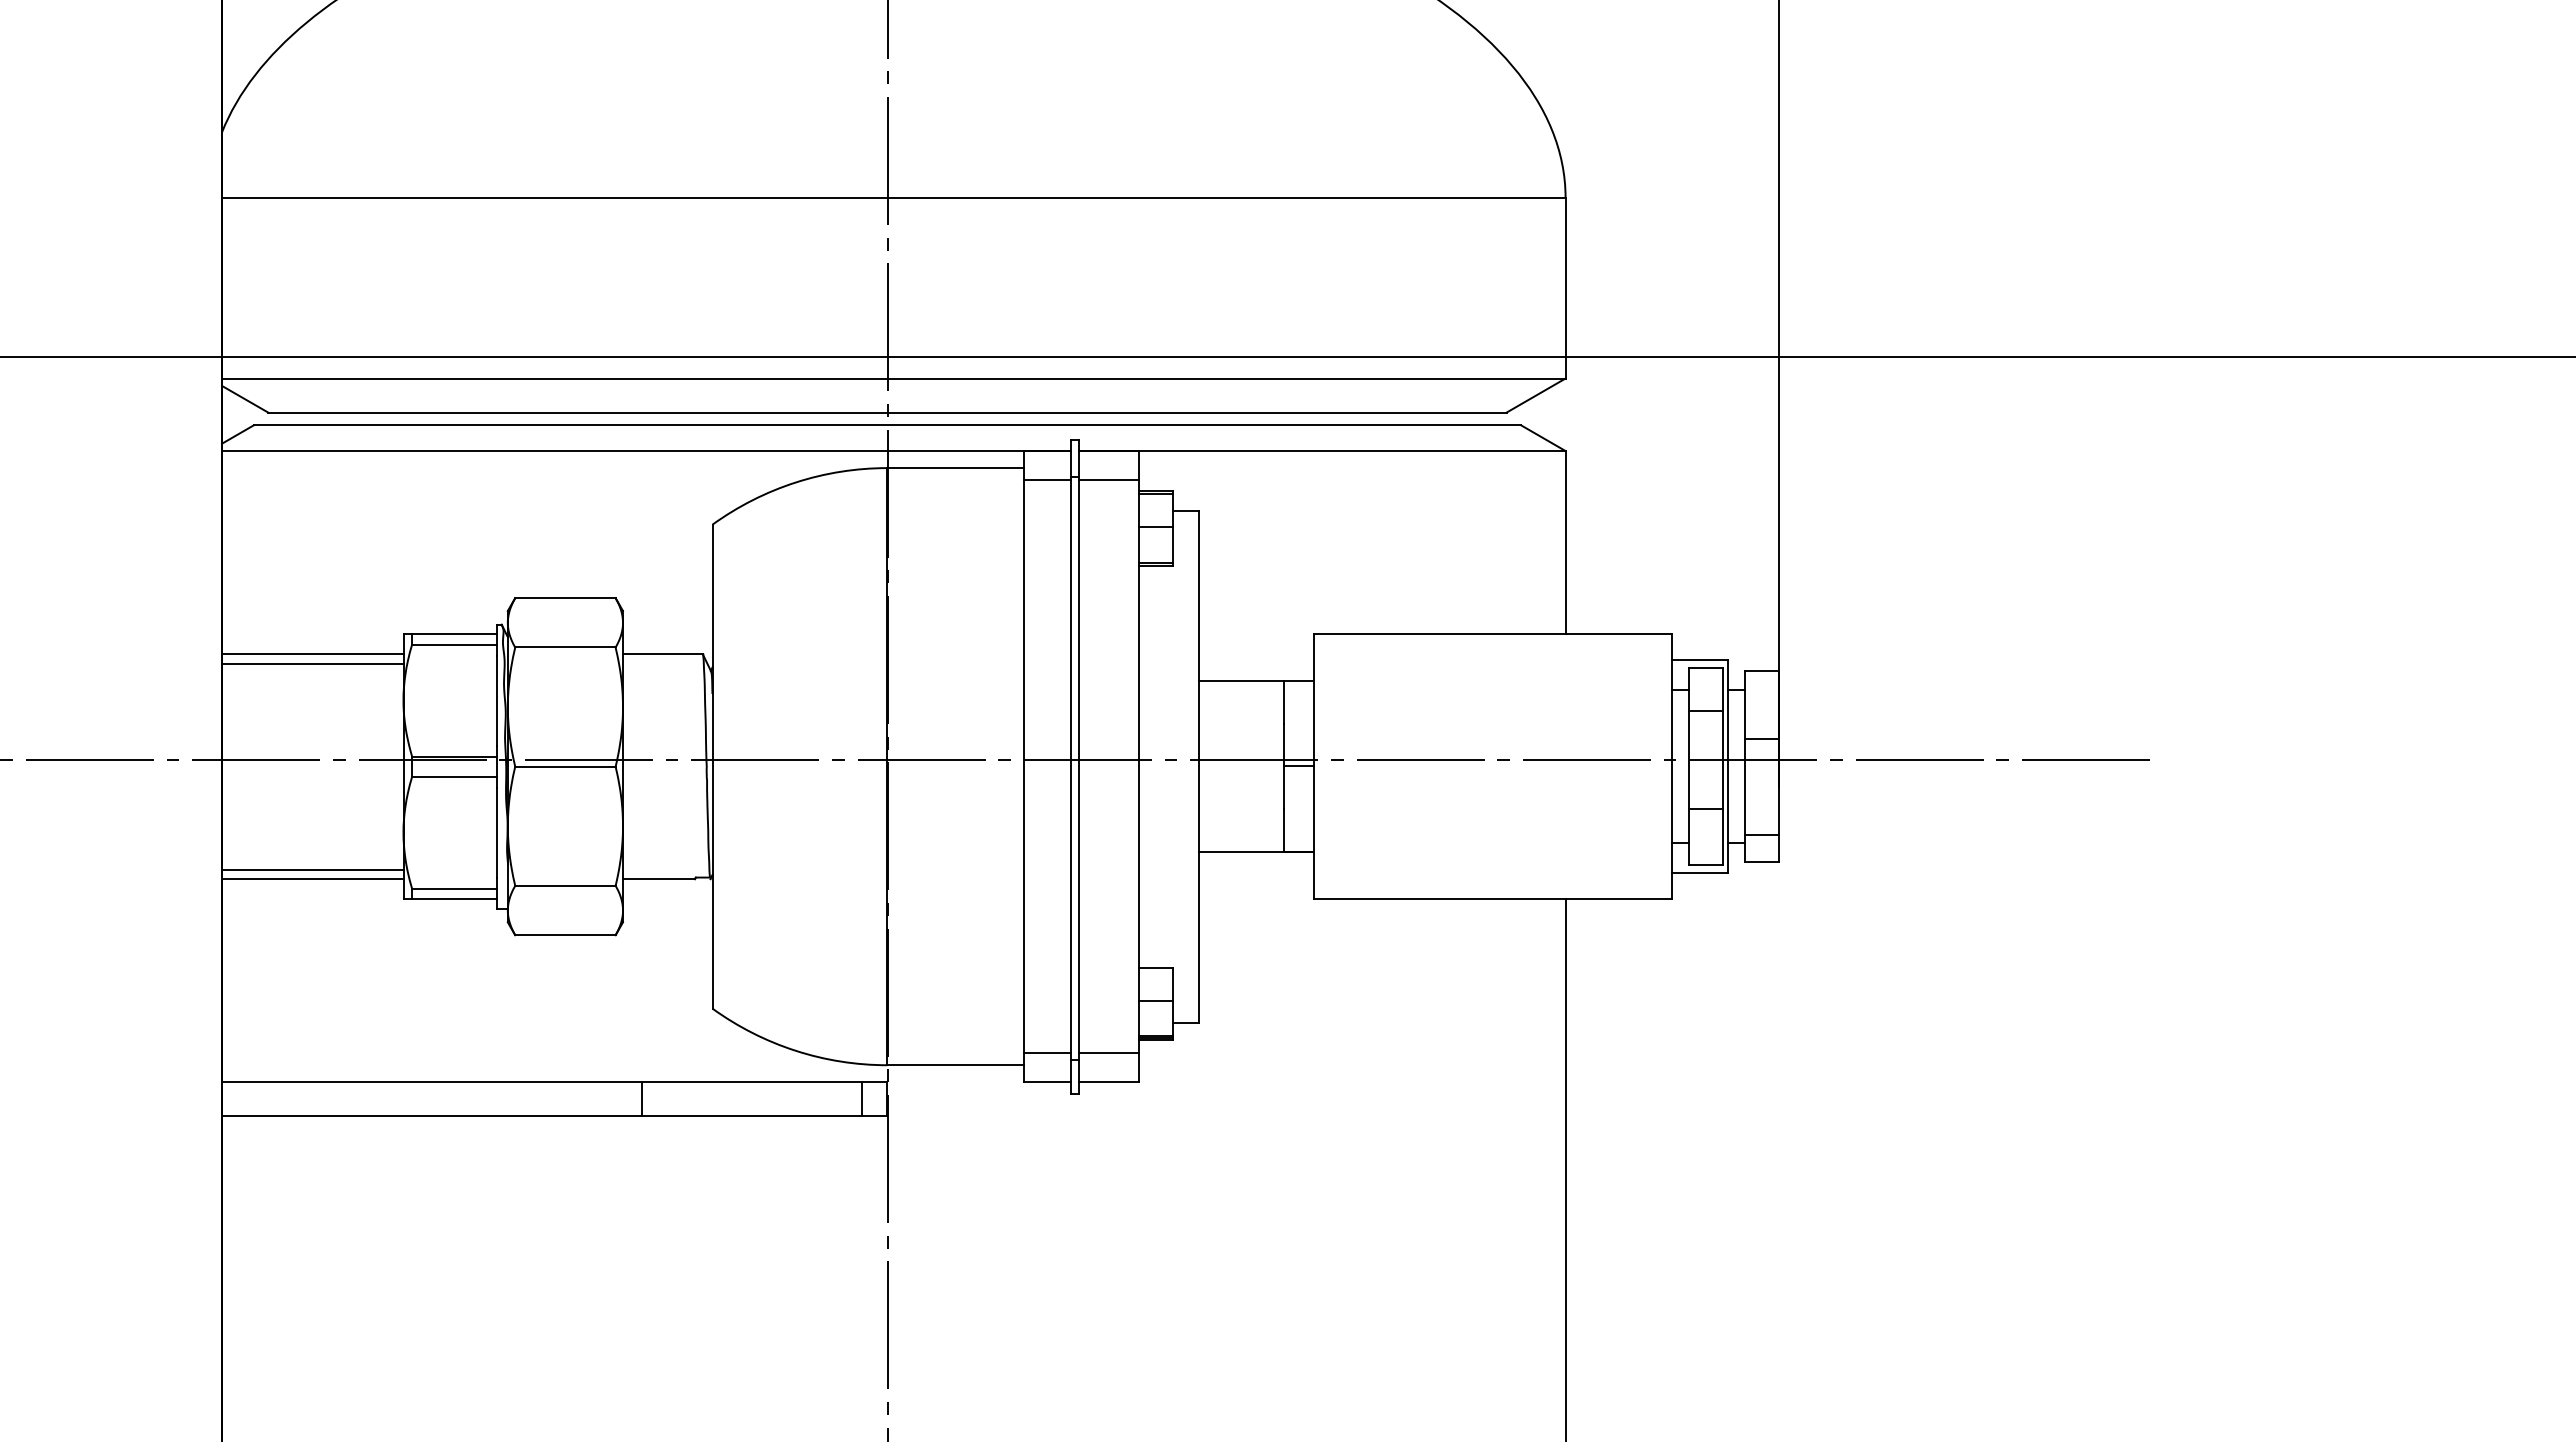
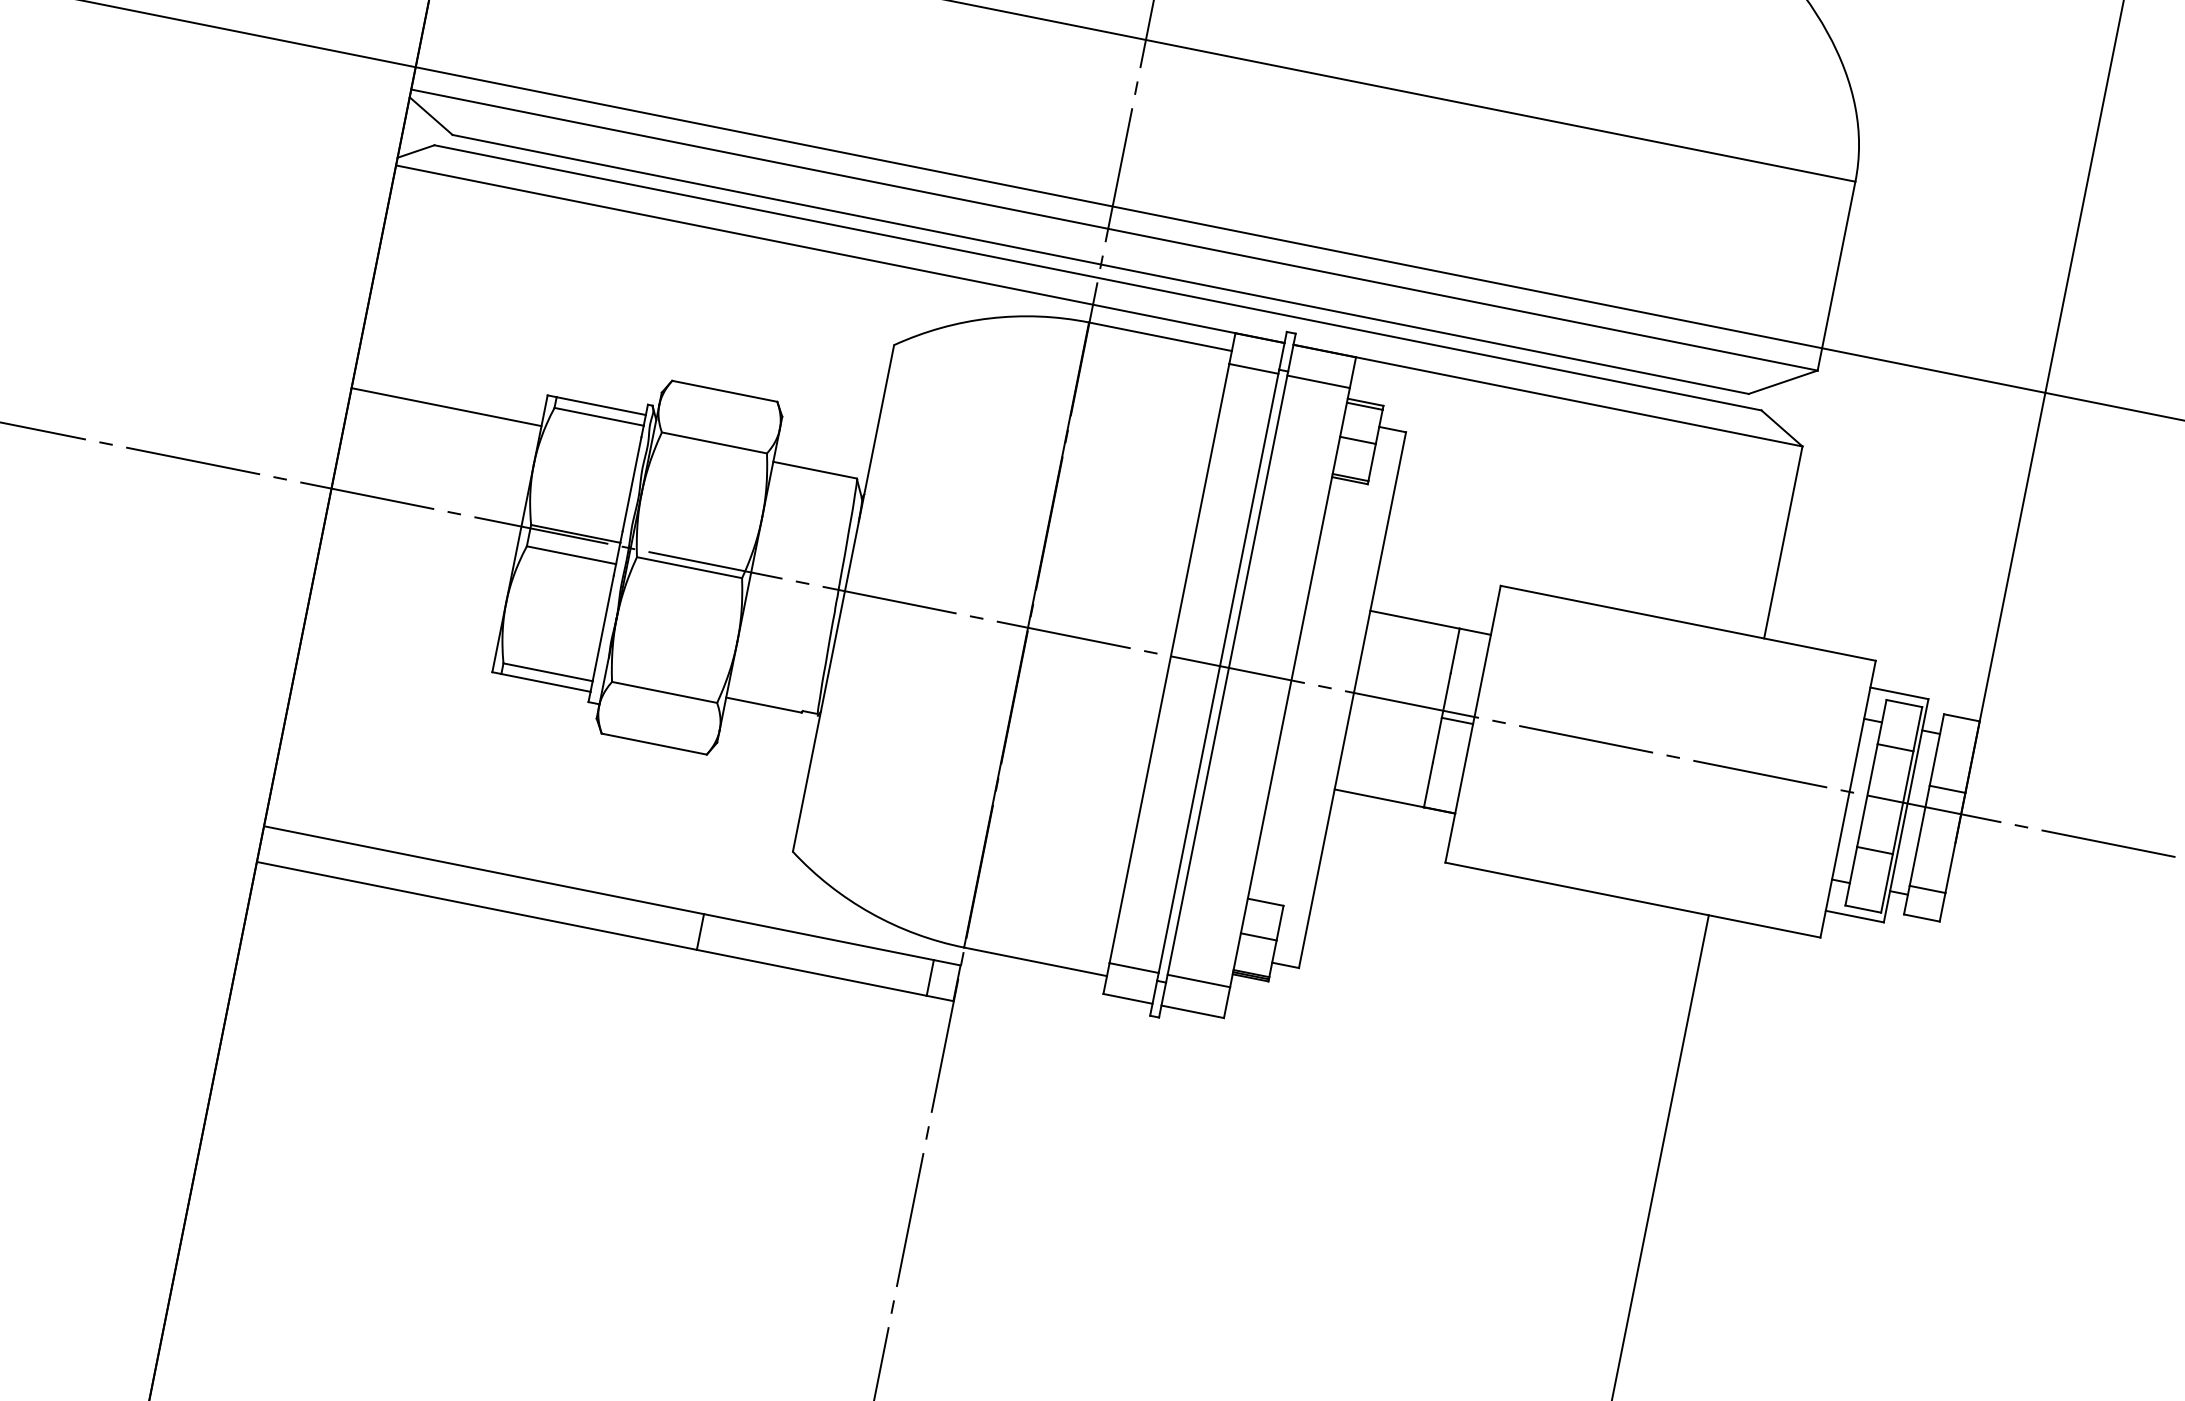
line: (312, 653) -> (448, 396), removed
line: (312, 869) -> (403, 622), removed
line: (312, 879) -> (401, 632), removed

